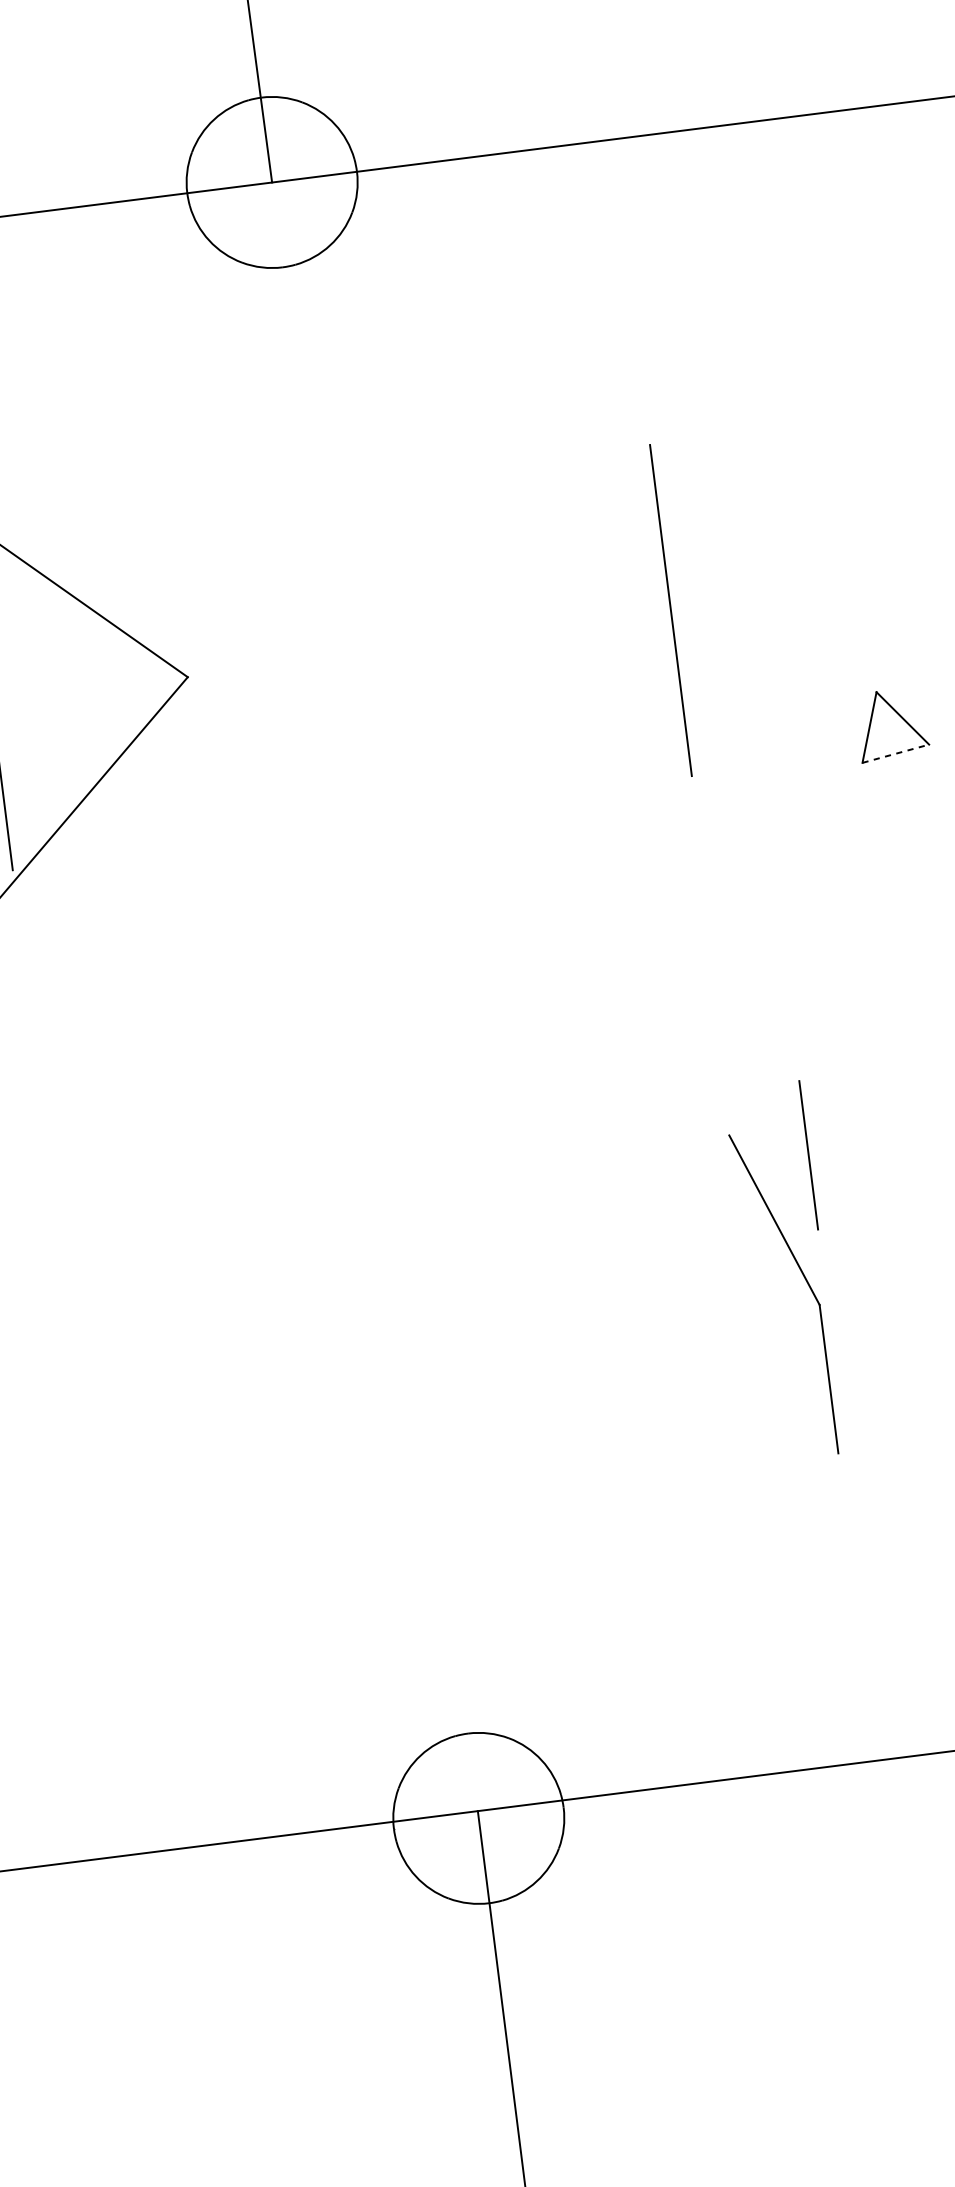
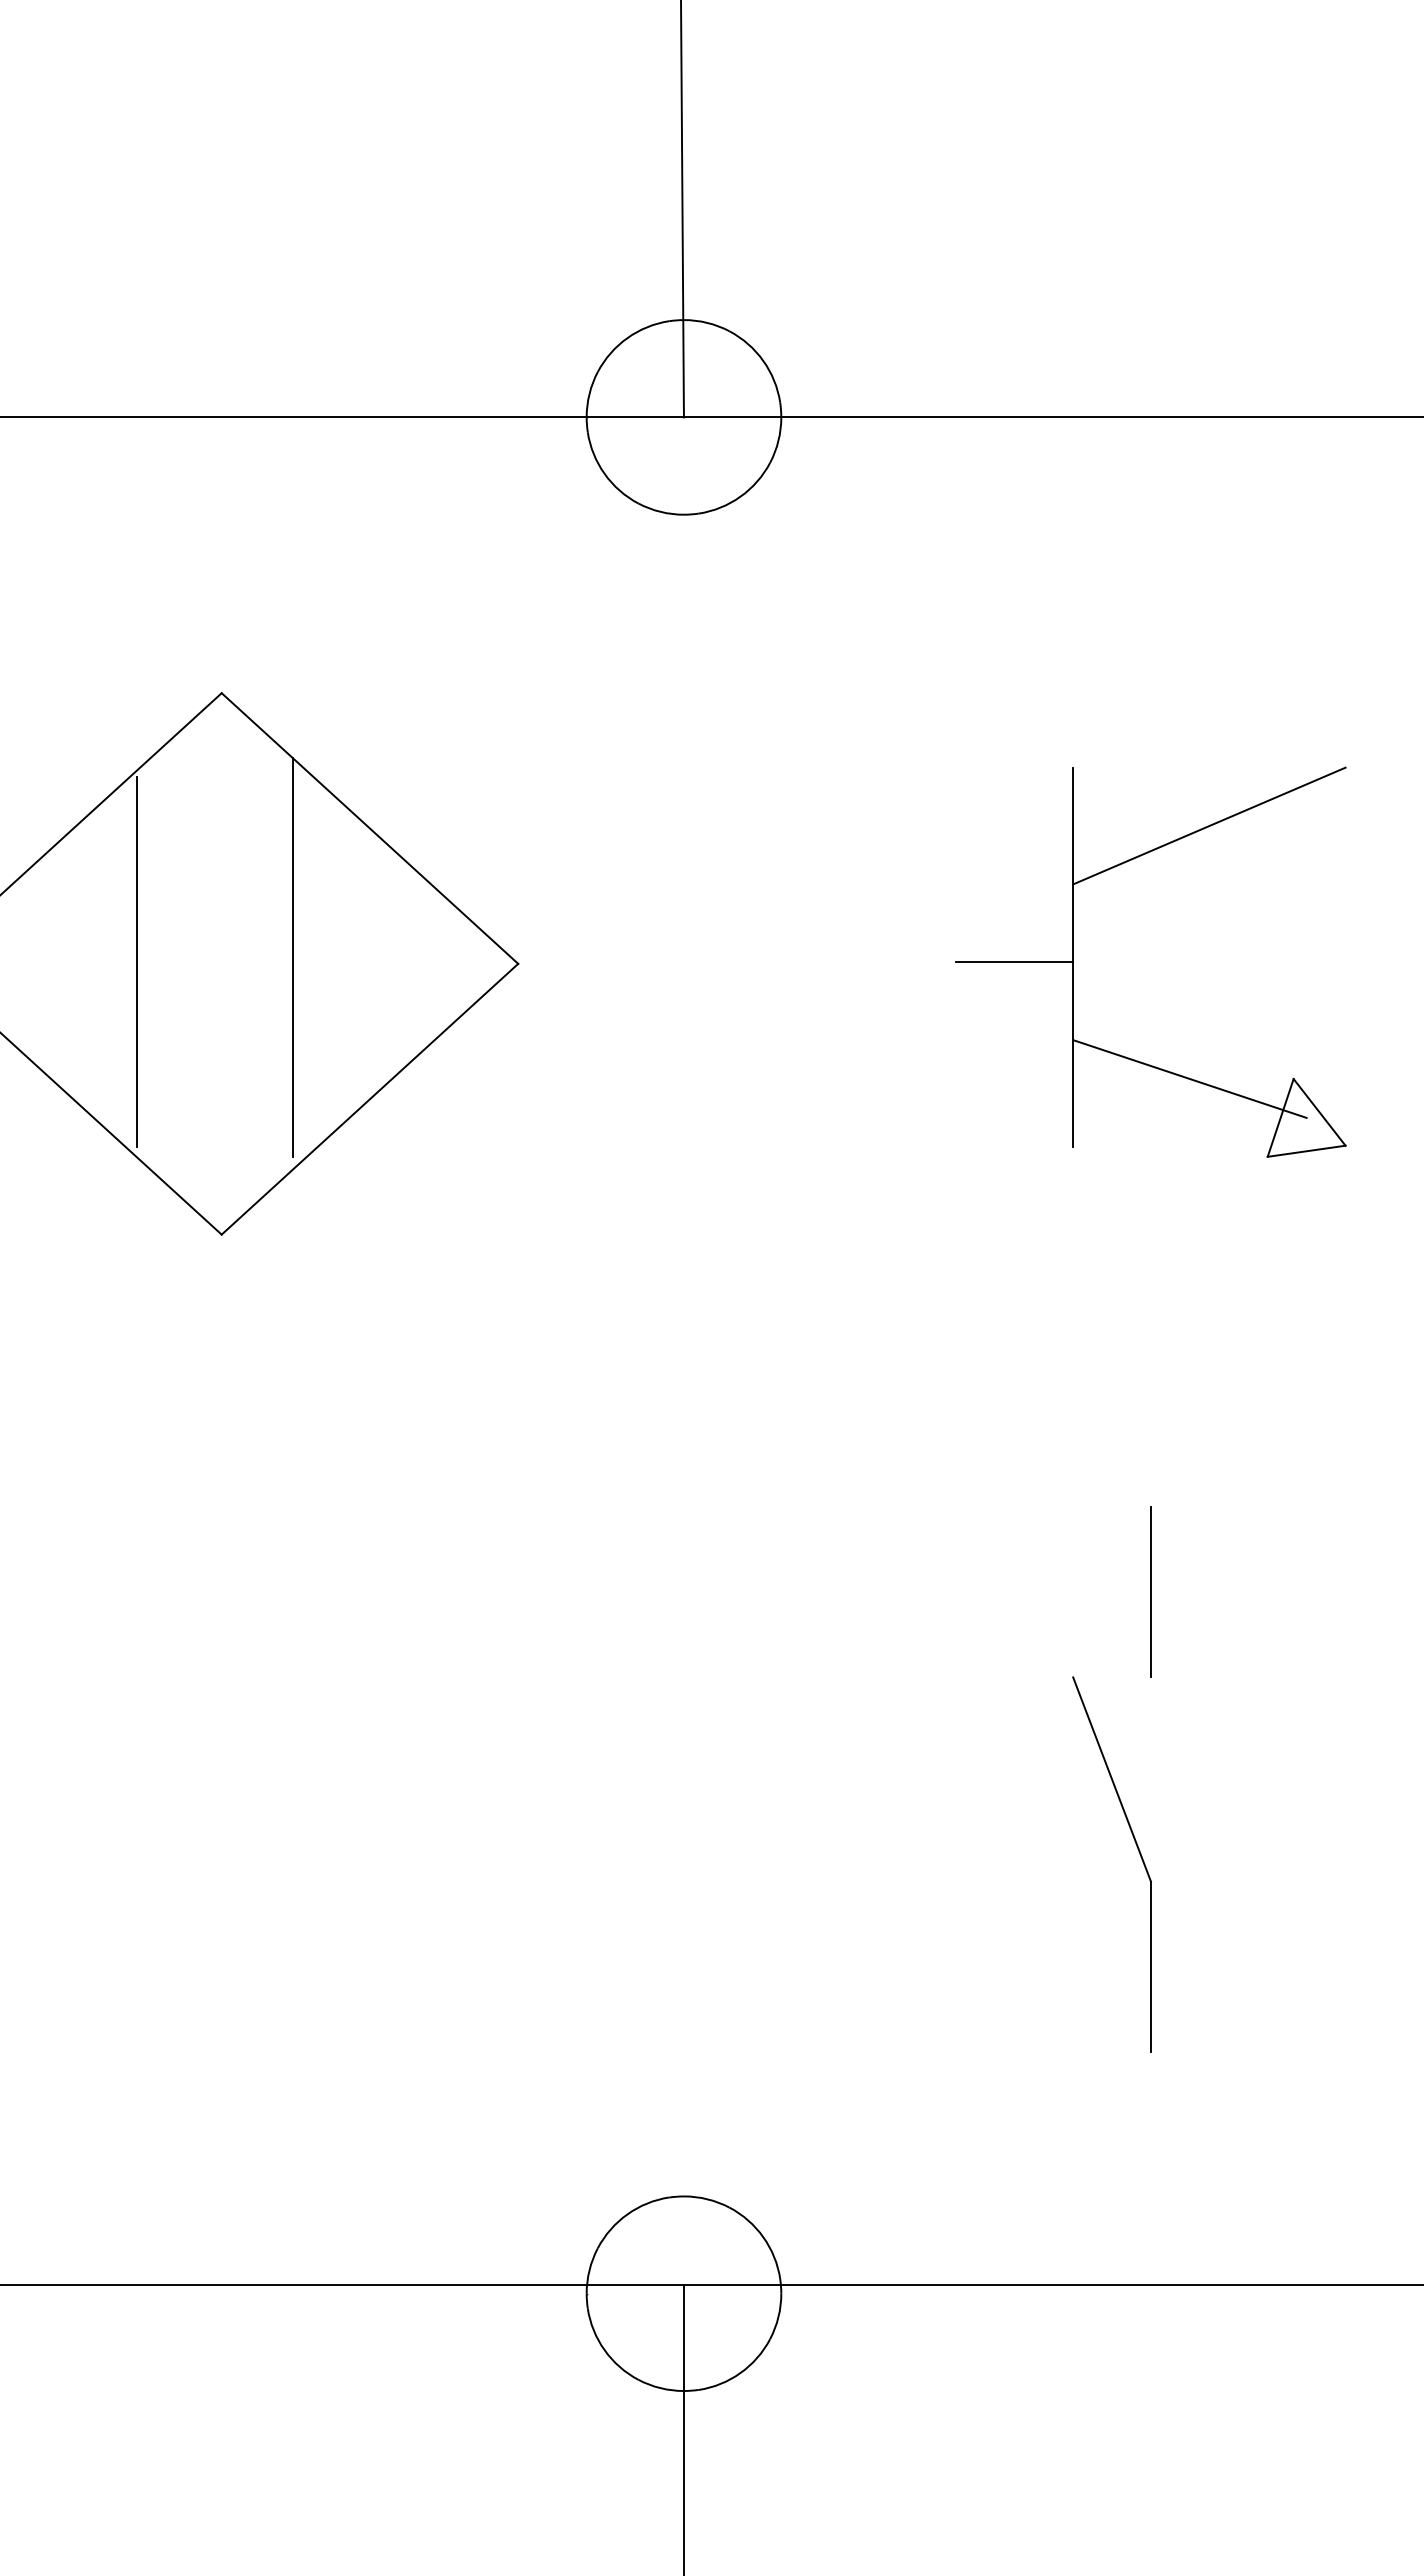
line: (775, 480) -> (1209, 825), added
line: (620, 621) -> (1014, 962), added
line: (785, 703) -> (1189, 1078), added
line: (896, 753) -> (1307, 1151), dashed -> solid
part: (805, 1280) -> (1138, 1852), moved

